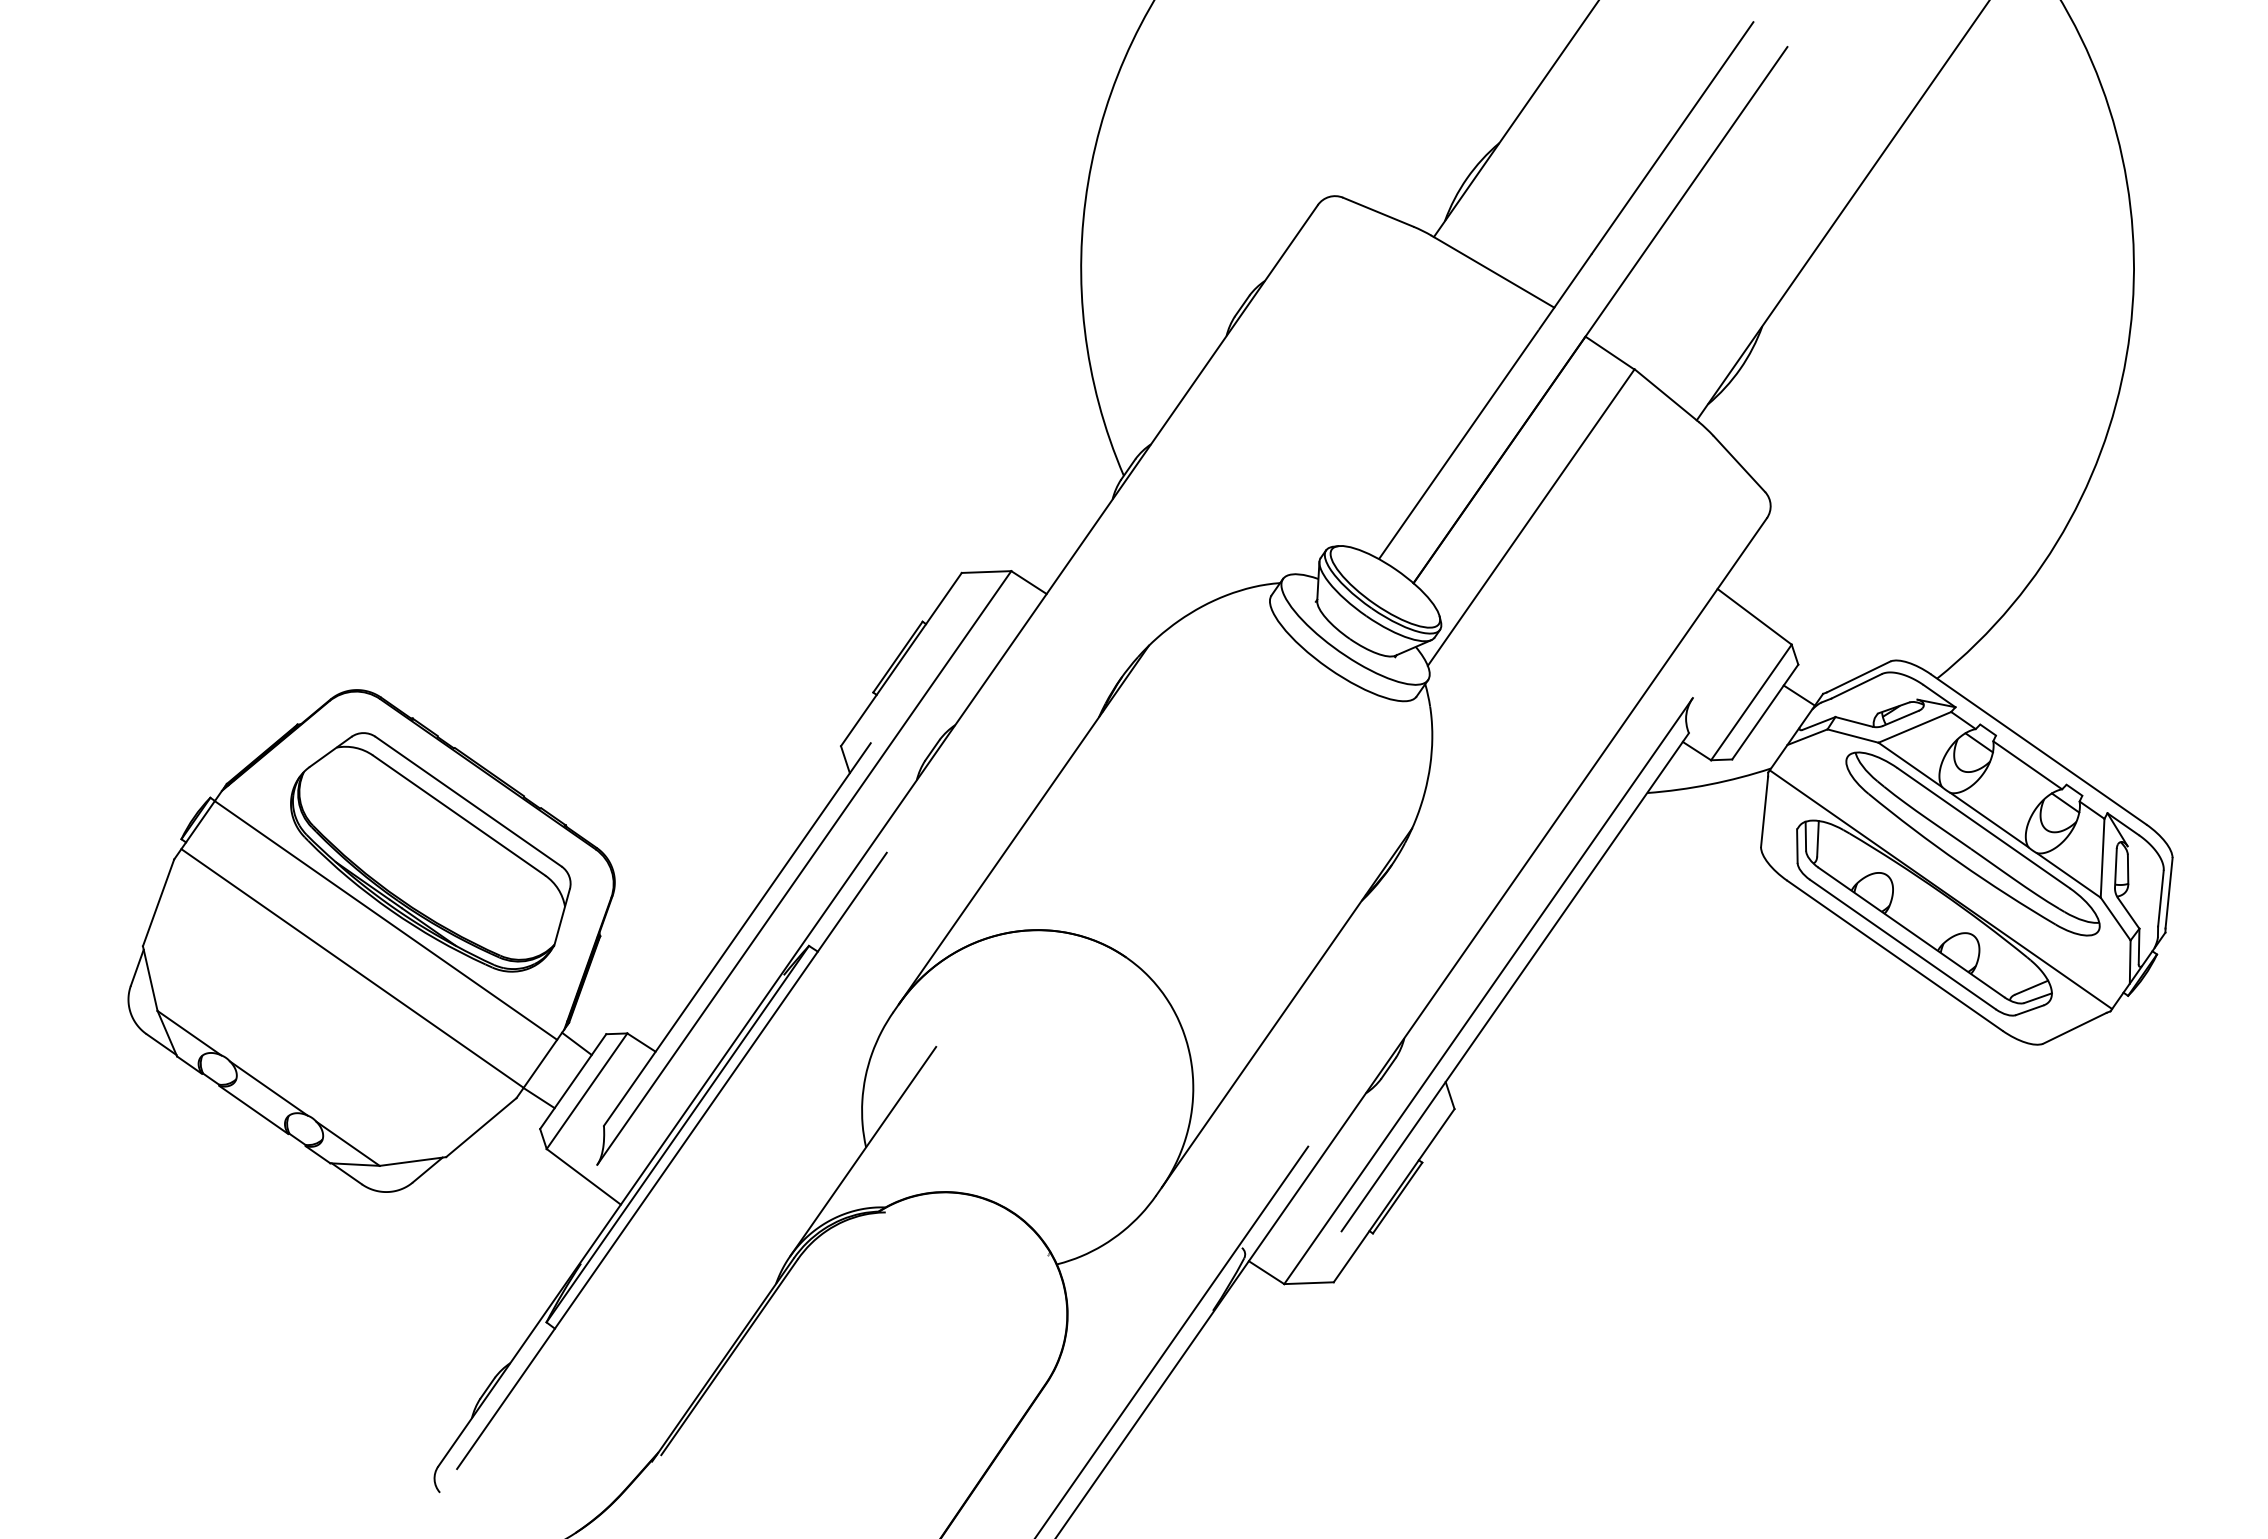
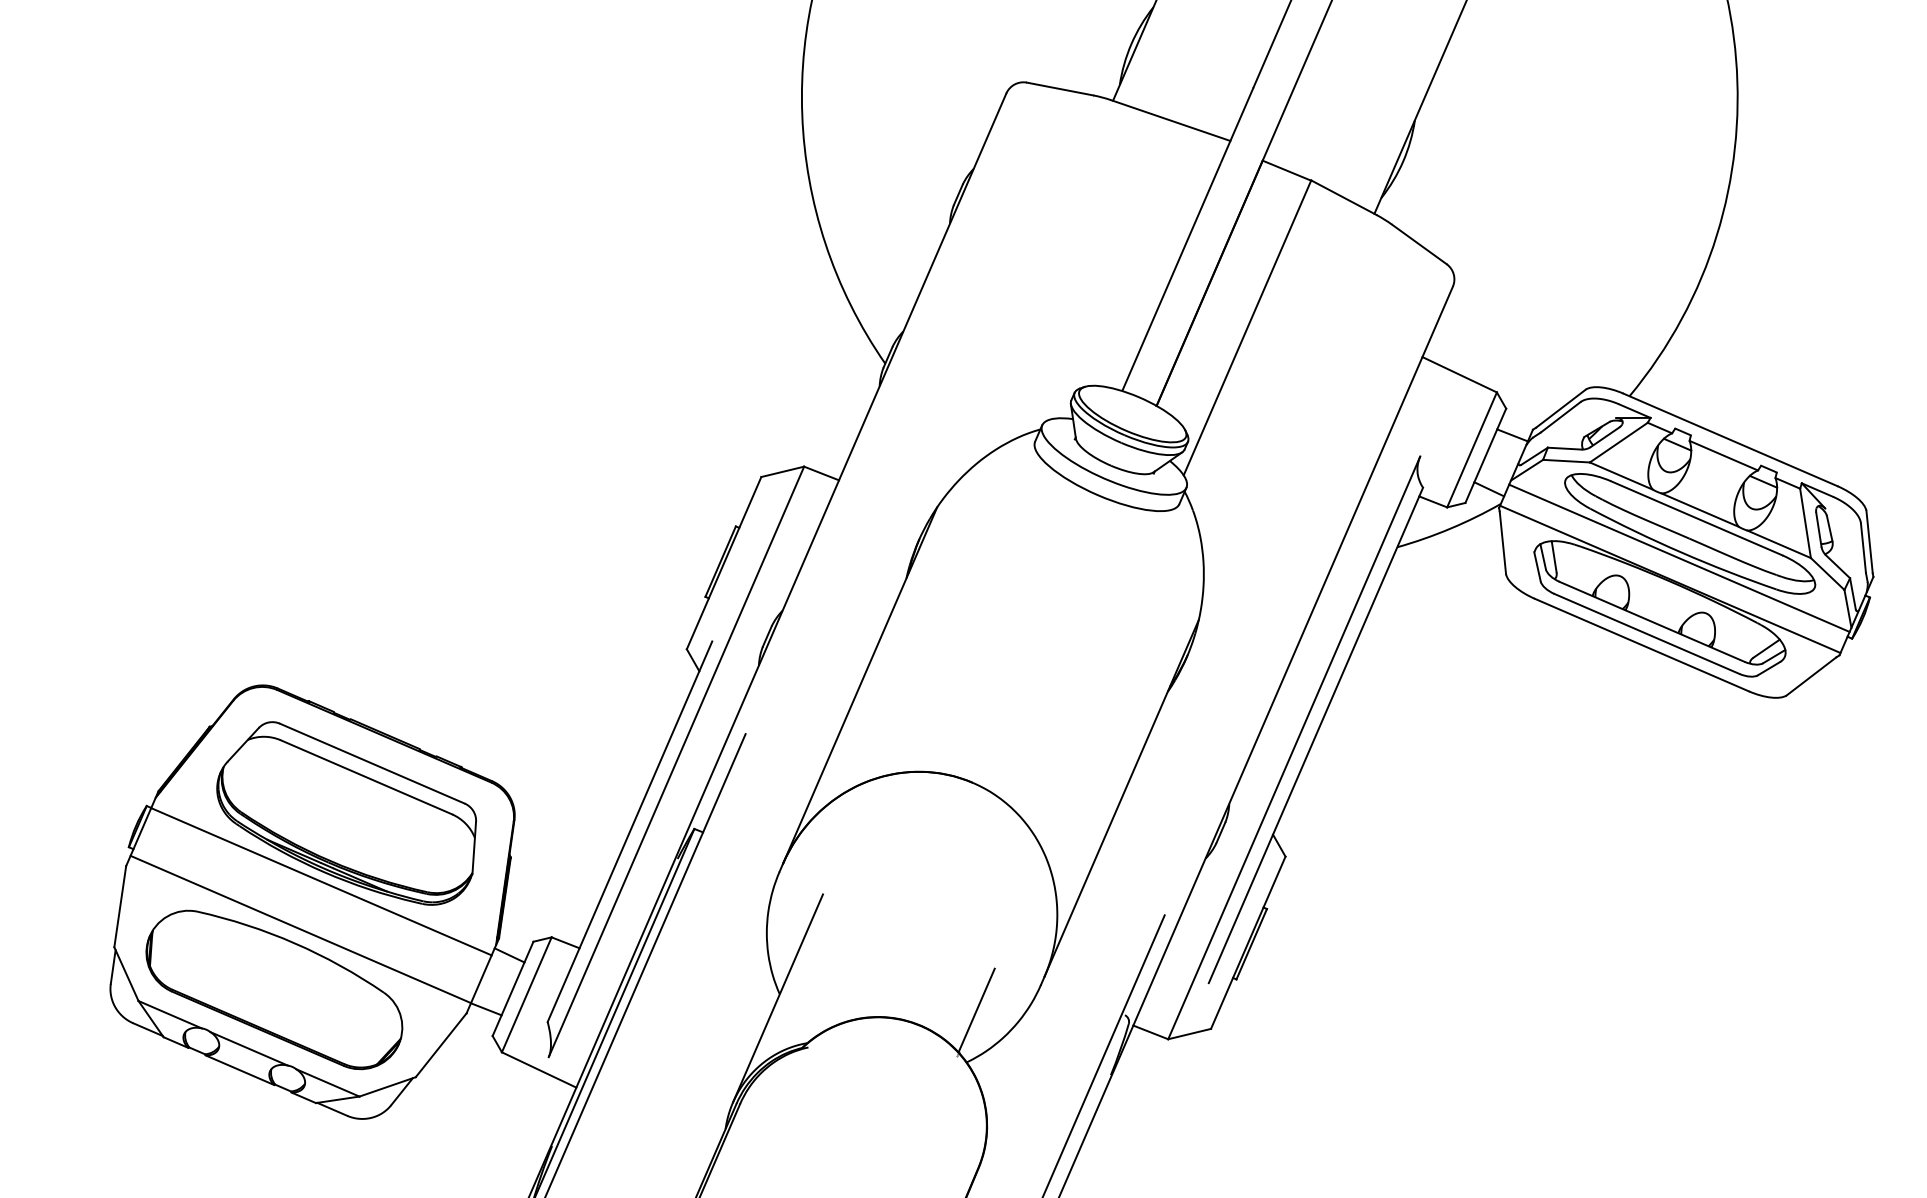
line: (1761, 749) -> (1489, 489), added
line: (1955, 868) -> (1679, 558), added
part: (309, 1028) -> (273, 989), added
line: (1079, 1209) -> (976, 1010), added

